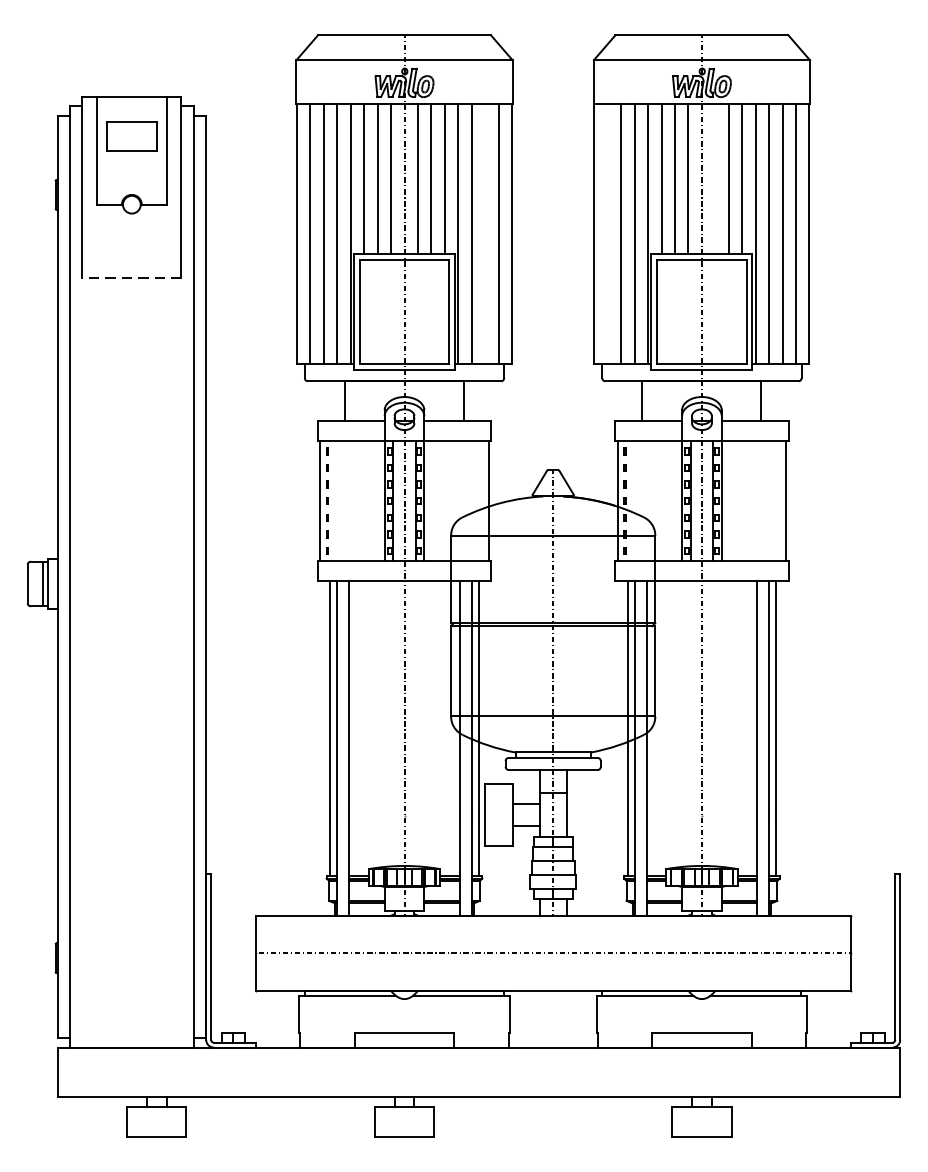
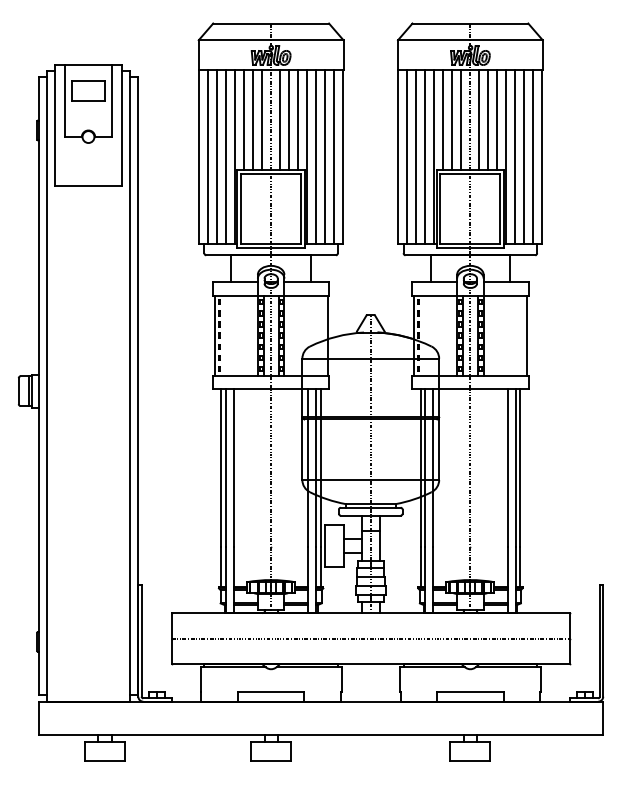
line: (715, 178) -> (479, 119), added
line: (485, 233) -> (325, 156), added
line: (608, 233) -> (407, 156), added
line: (131, 278) -> (88, 186), dashed -> solid

